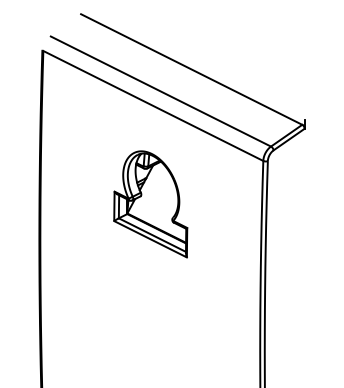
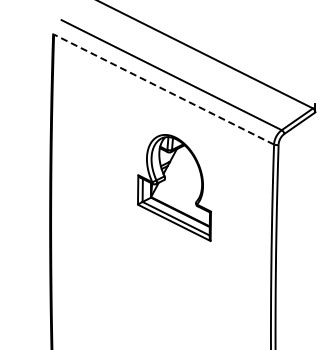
line: (153, 105) -> (164, 89), solid -> dashed
part: (150, 204) -> (174, 188), moved

